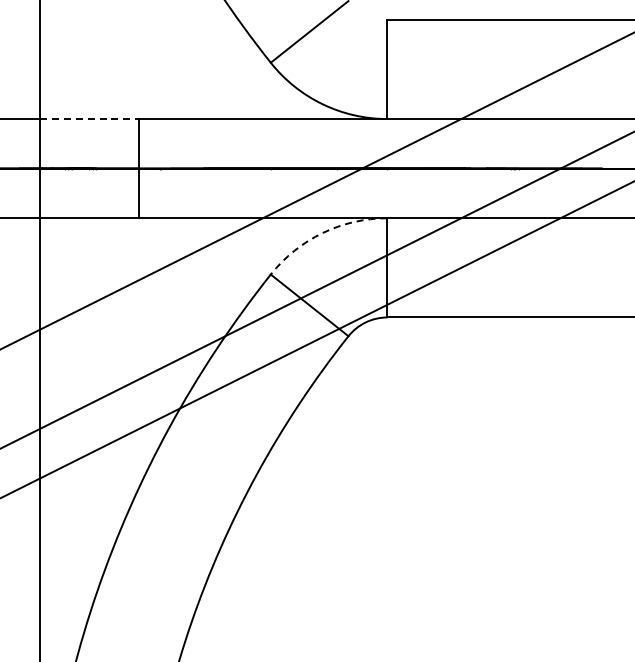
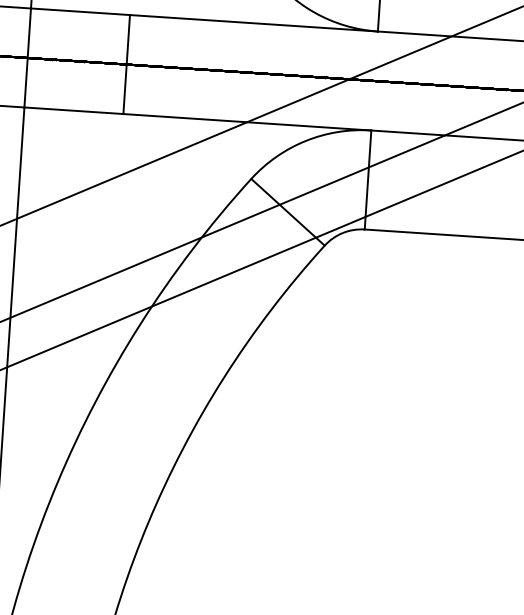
line: (89, 119) -> (80, 12), dashed -> solid
arc: (322, 233) -> (305, 141), dashed -> solid

